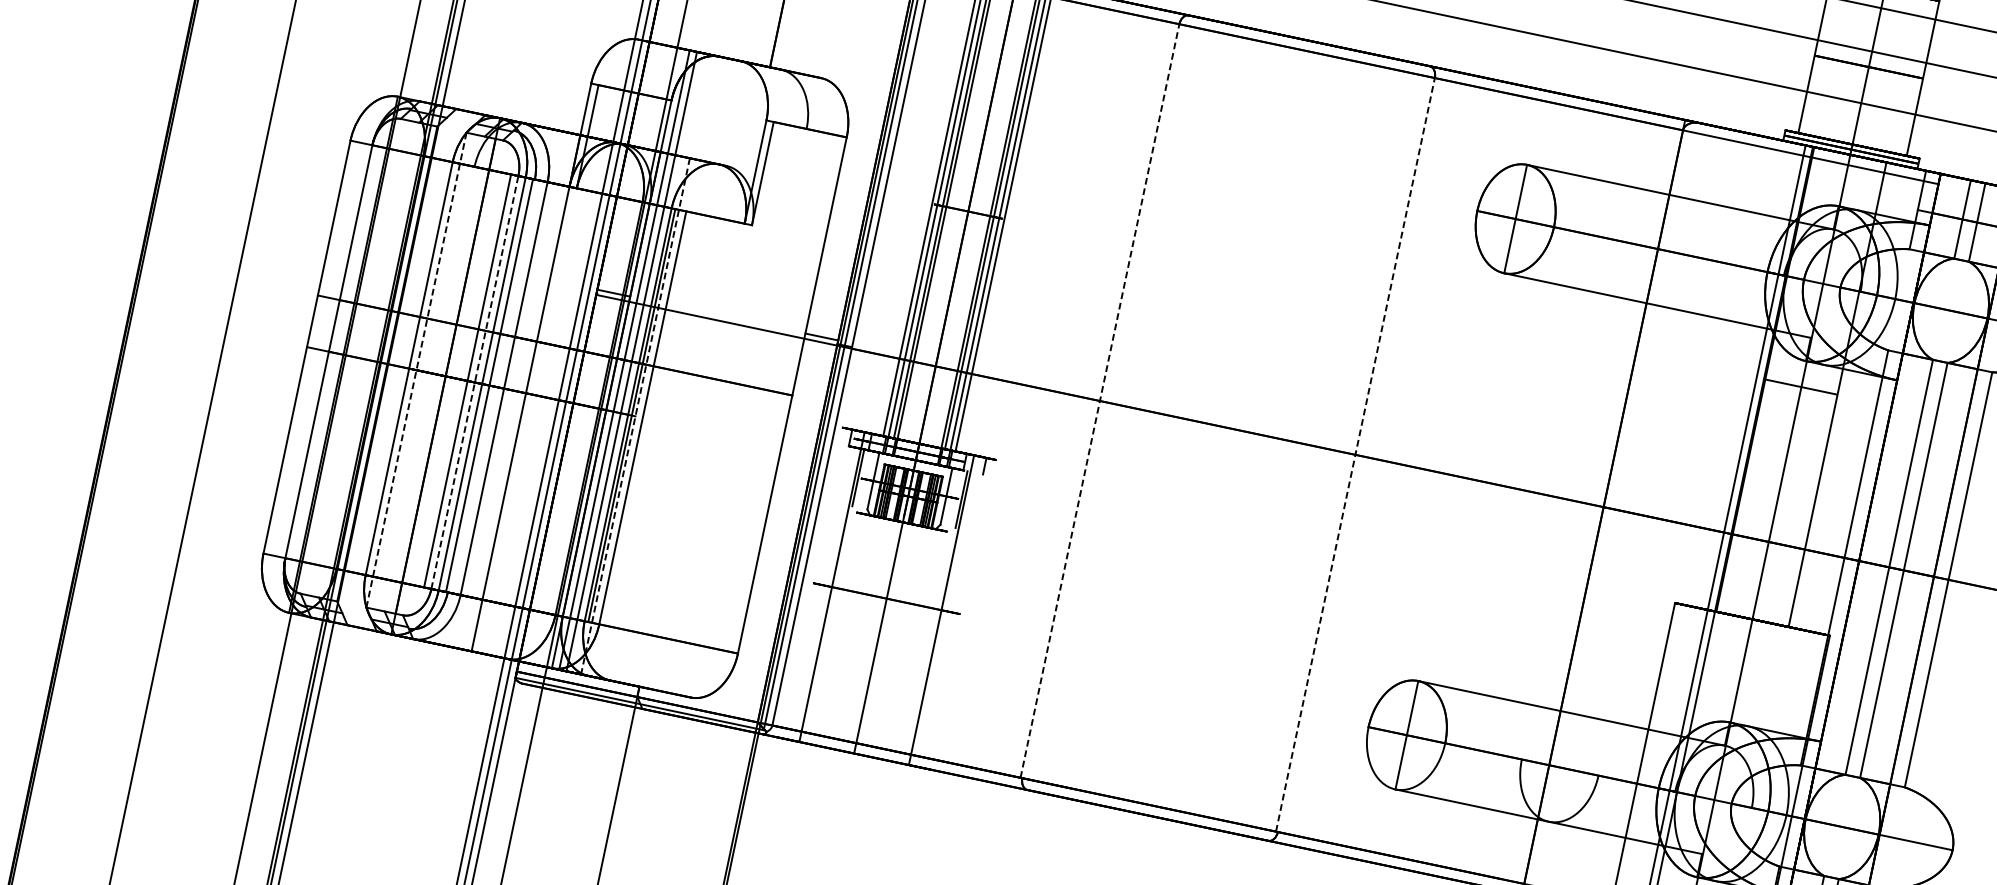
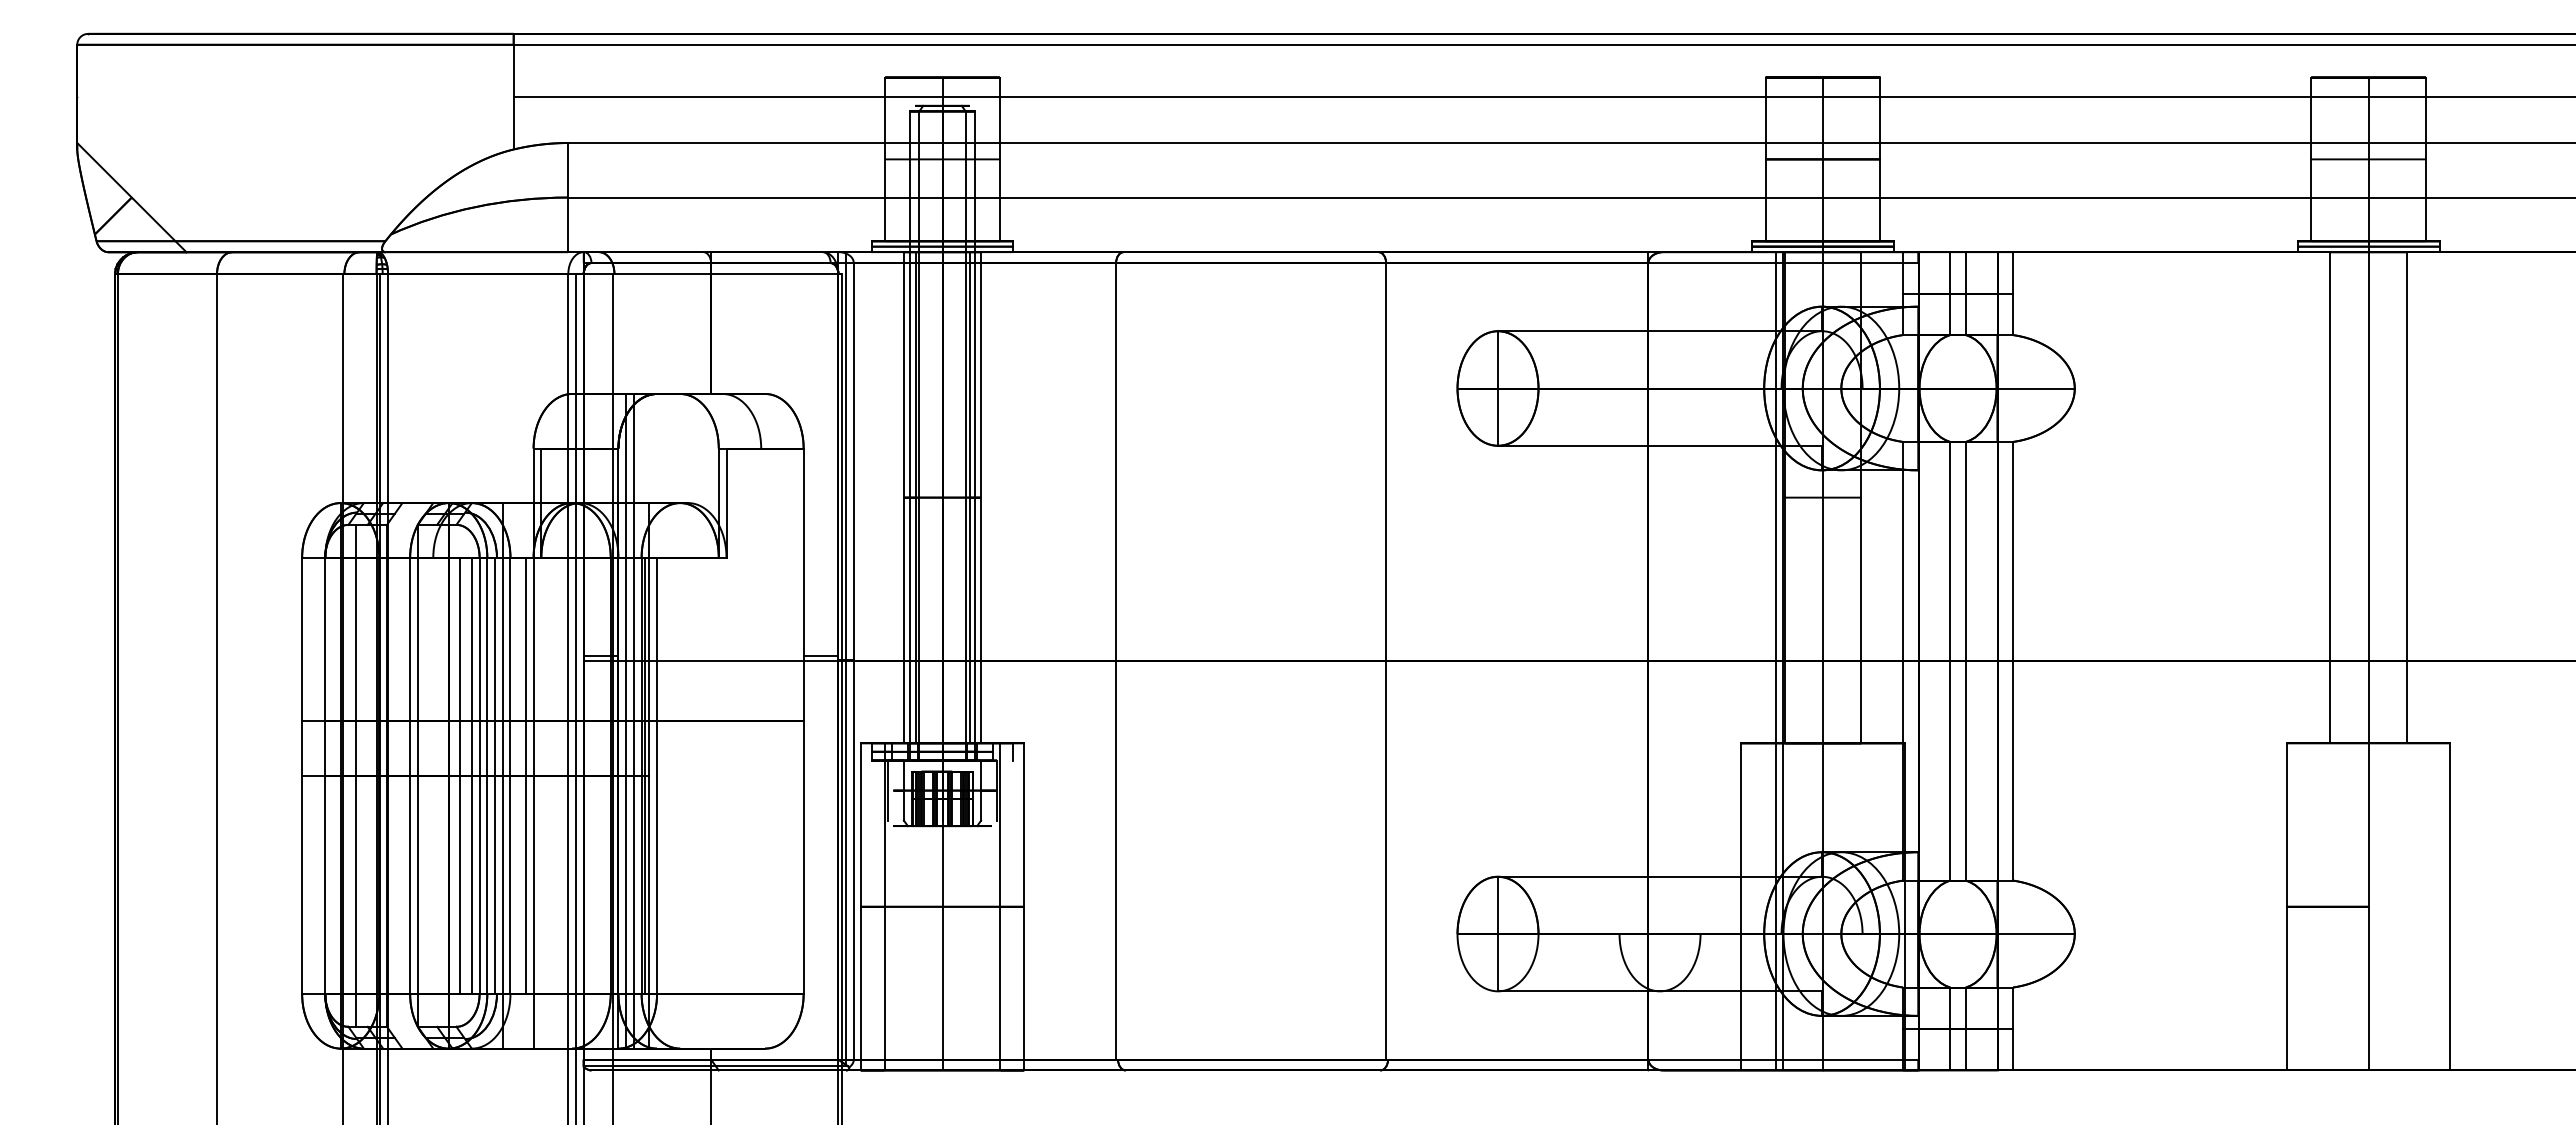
line: (358, 357) -> (356, 775), added
line: (416, 369) -> (417, 775), dashed -> solid
line: (456, 378) -> (460, 775), added
line: (474, 382) -> (479, 775), dashed -> solid
line: (496, 386) -> (502, 775), added
line: (518, 391) -> (525, 775), added
line: (1100, 400) -> (1116, 660), dashed -> solid
line: (635, 416) -> (649, 775), dashed -> solid
line: (1355, 454) -> (1386, 660), dashed -> solid
line: (809, 582) -> (860, 906), added
line: (964, 614) -> (1024, 906), added

